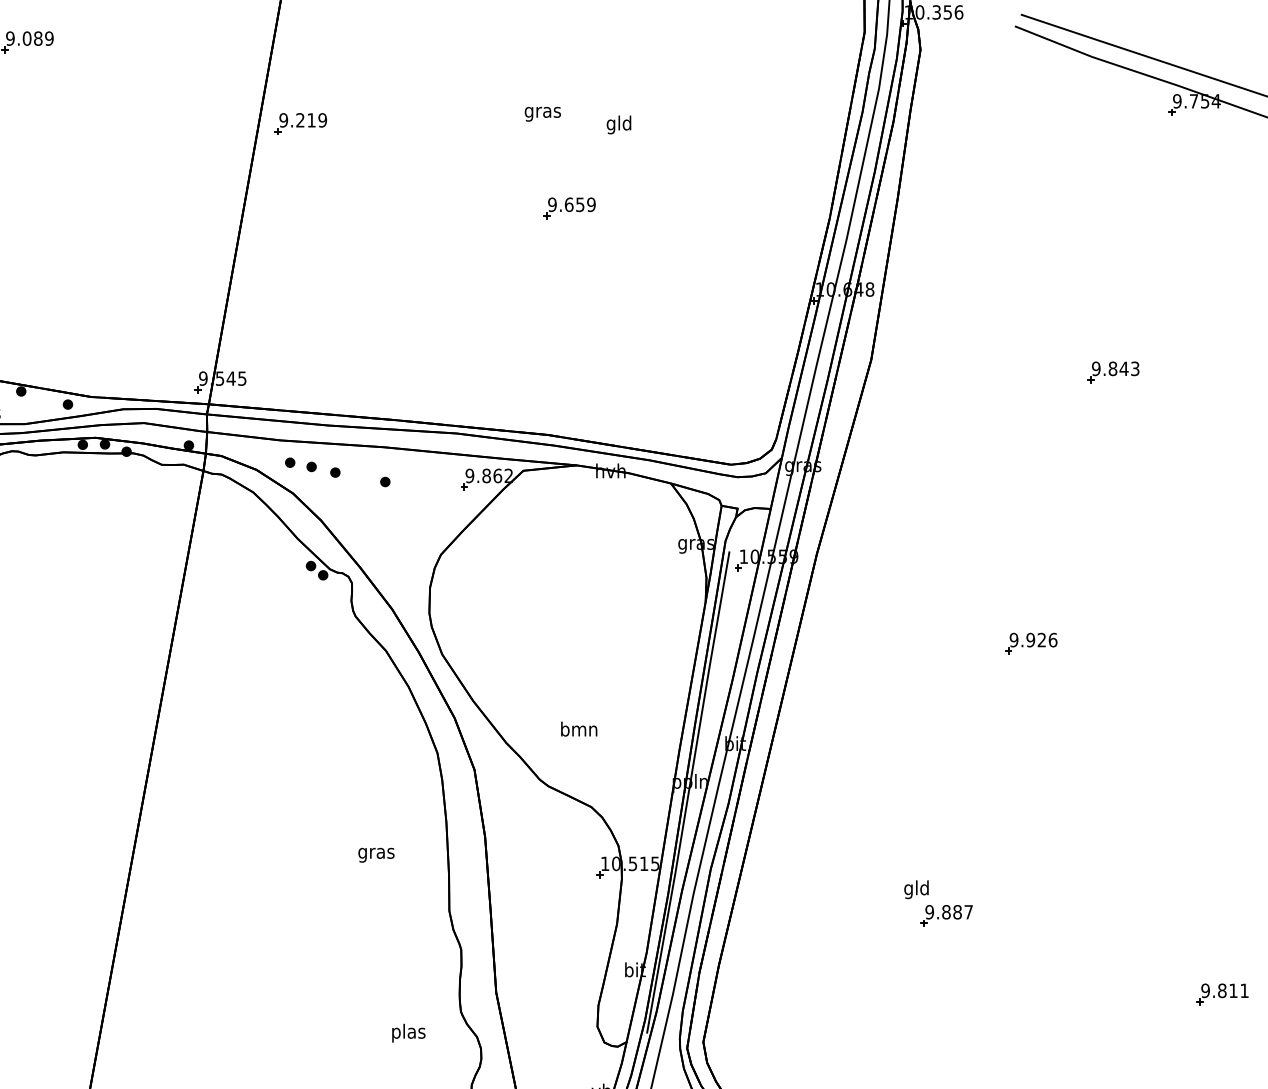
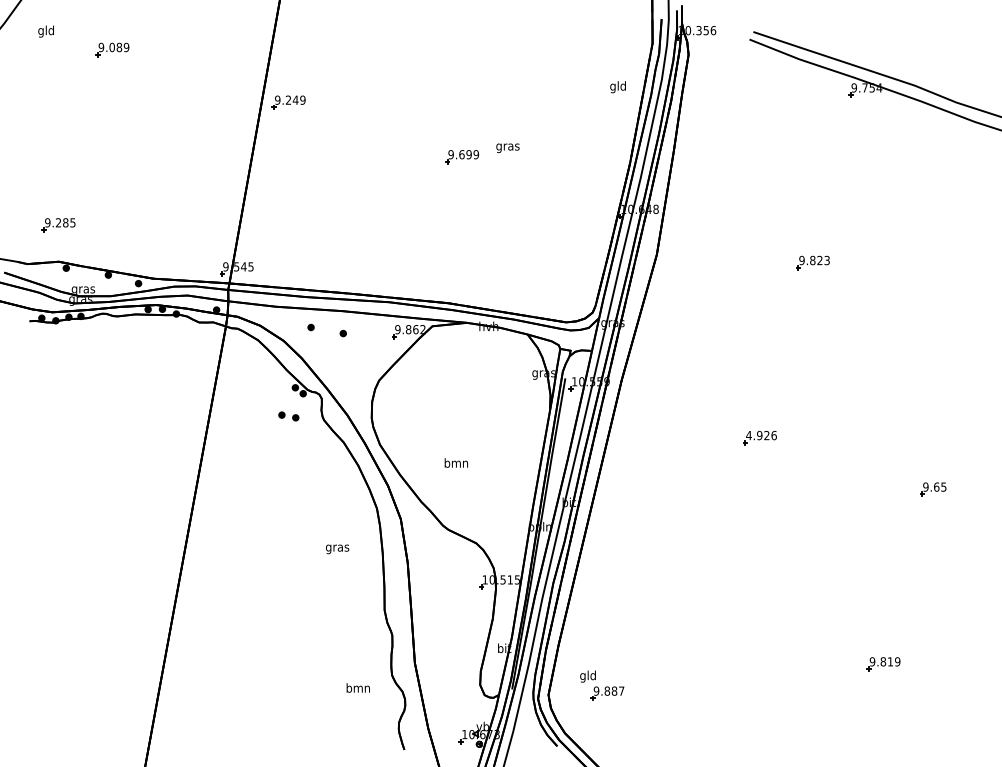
text: (542, 114) -> (507, 148), moved
text: (311, 119) -> (295, 99), 9.219 -> 9.249
text: (618, 125) -> (617, 87), moved
text: (579, 204) -> (468, 154), 9.659 -> 9.699
text: (1123, 368) -> (819, 260), 9.843 -> 9.823
part: (300, 464) -> (288, 416), moved
text: (1013, 640) -> (748, 435), 9.926 -> 4.926
text: (577, 728) -> (455, 462), moved
text: (376, 855) -> (337, 549), moved
part: (938, 903) -> (602, 685), moved
text: (1244, 990) -> (897, 661), 9.811 -> 9.819
text: (407, 1033) -> (357, 689), plas -> bmn

